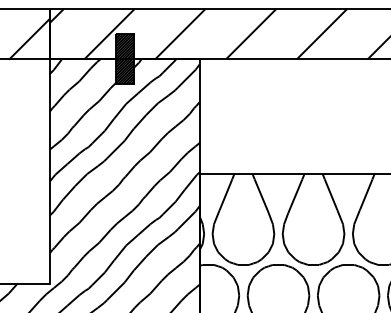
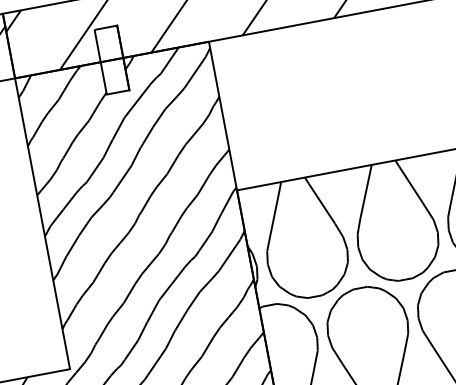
hatch: (124, 59) -> (111, 60), removed

